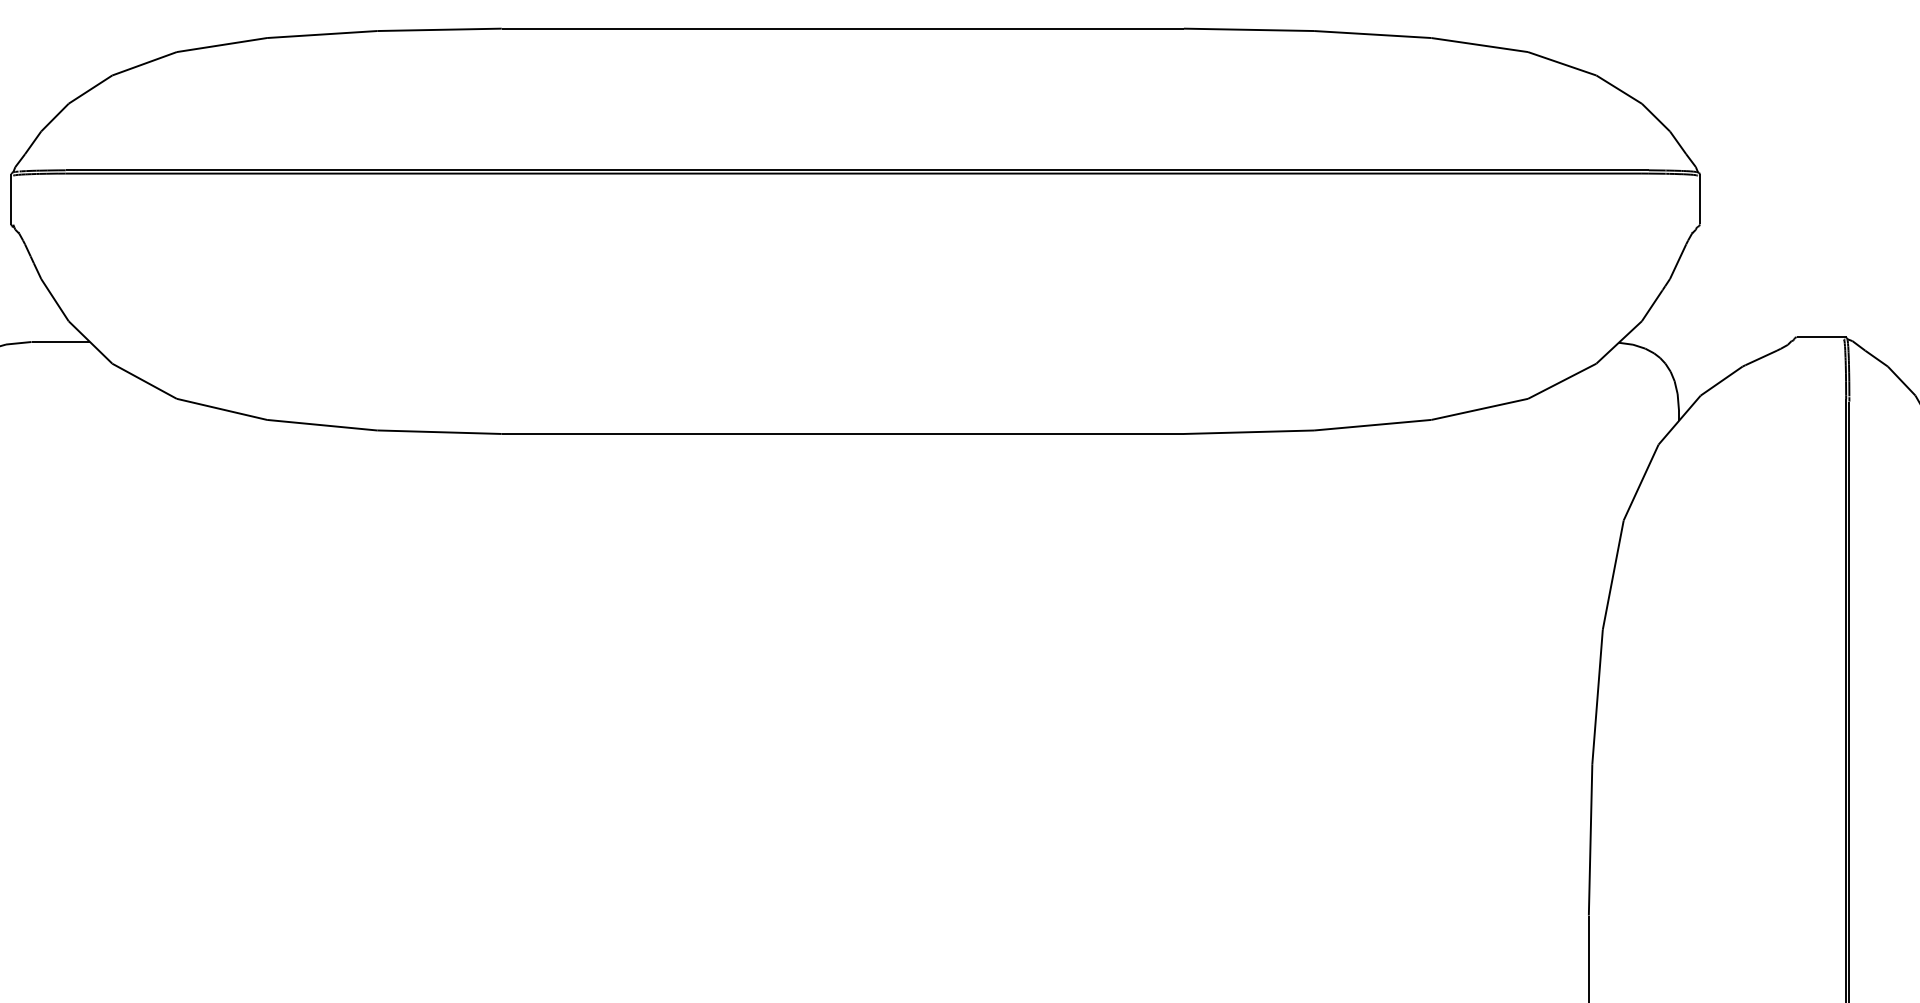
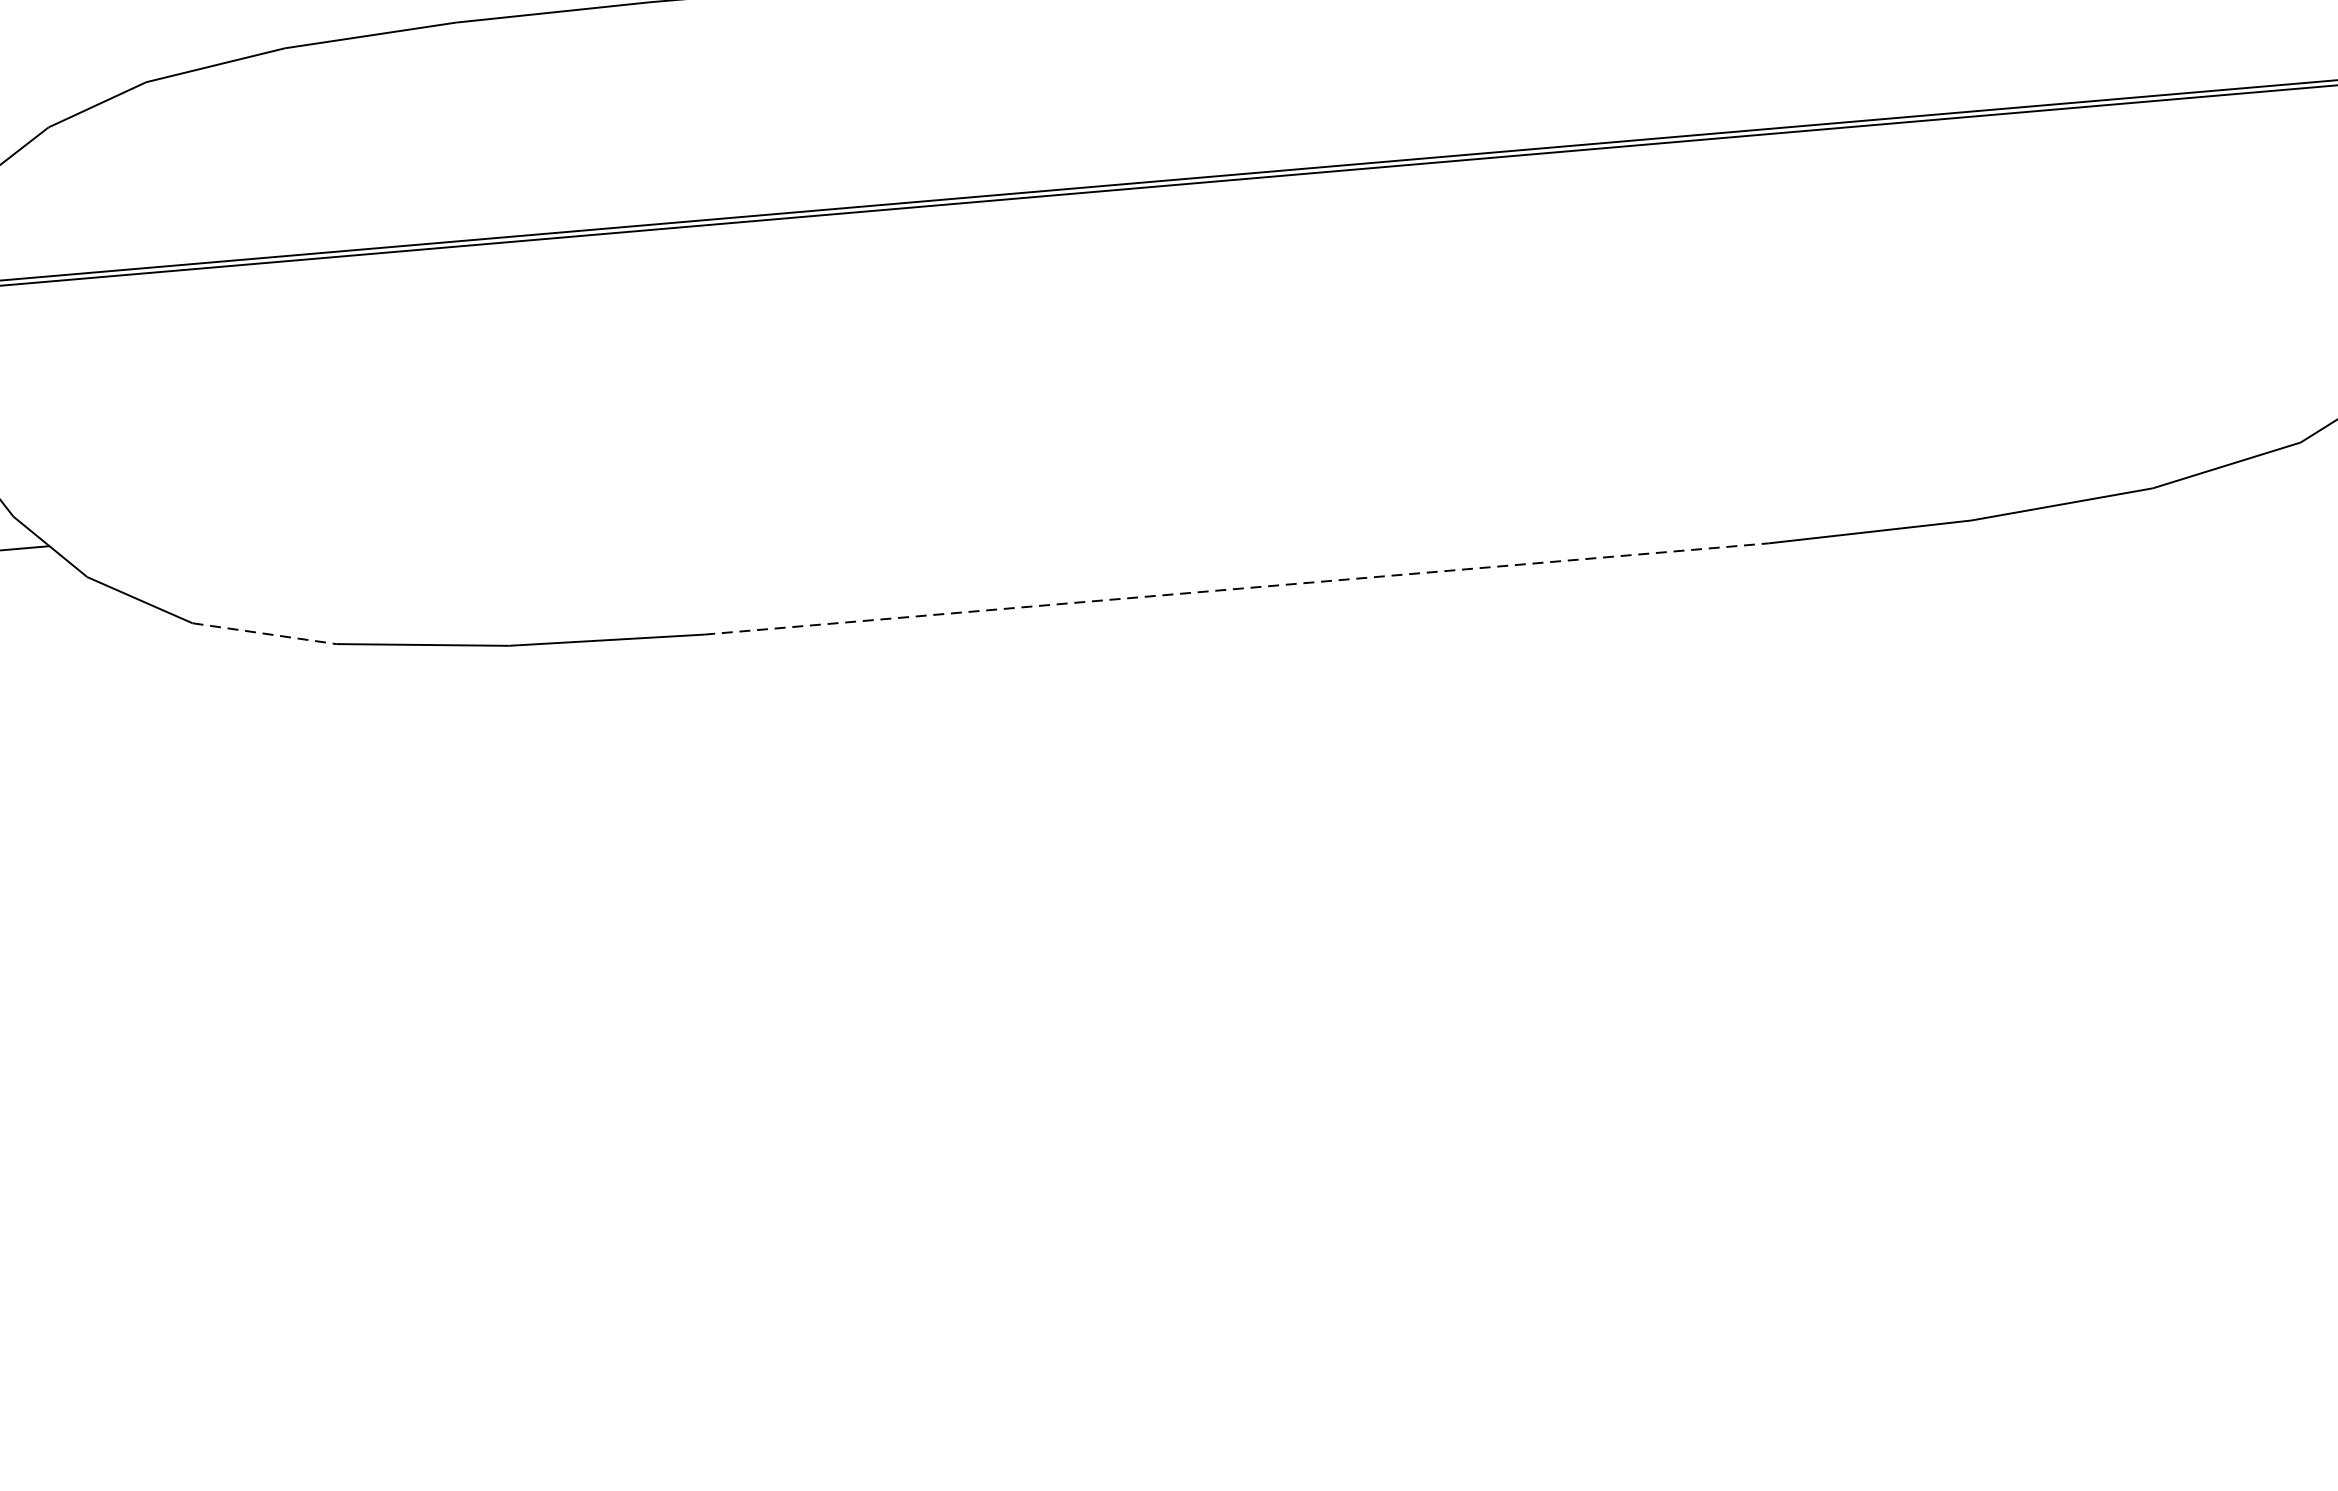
line: (222, 409) -> (265, 633), solid -> dashed
line: (843, 433) -> (1237, 588), solid -> dashed

